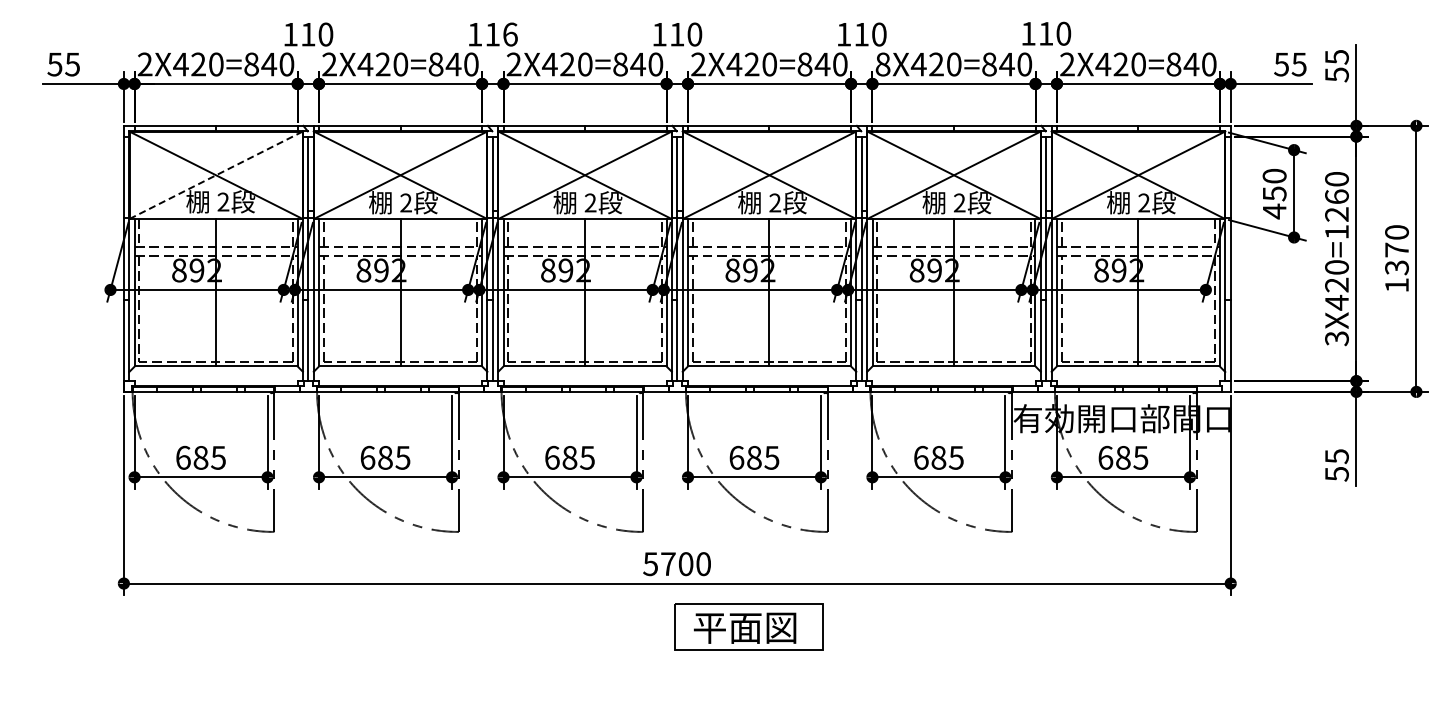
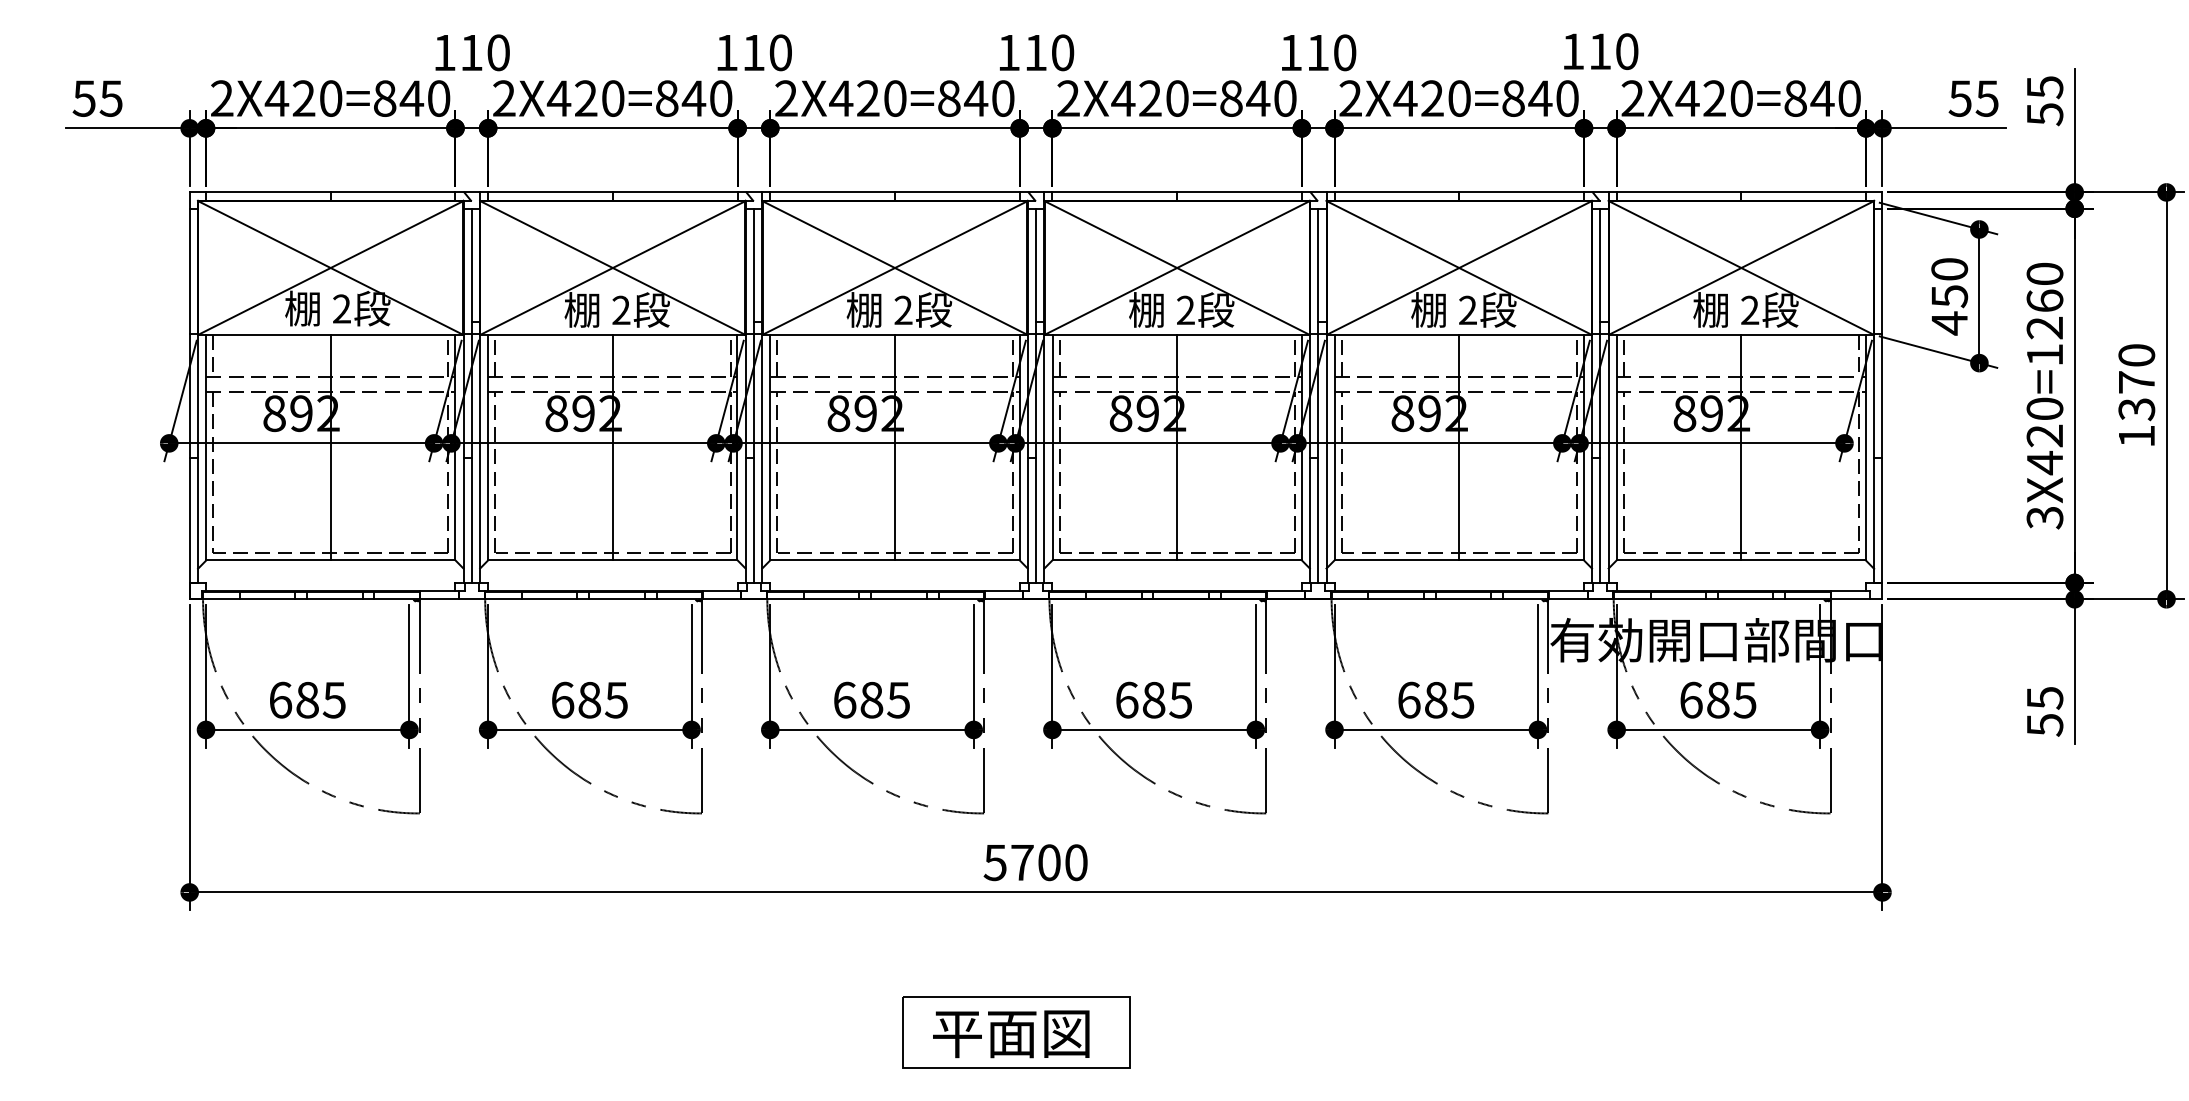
text: (510, 34) -> (780, 52), 116 -> 110
text: (882, 64) -> (1349, 98), 8X420=840 -> 2X420=840
line: (215, 175) -> (329, 268), dashed -> solid
part: (748, 626) -> (1016, 1031), moved

